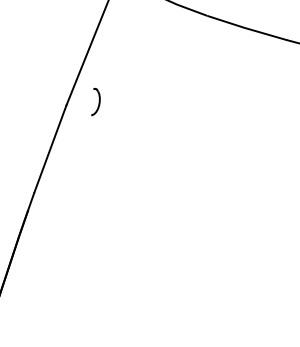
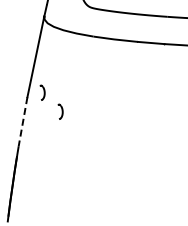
part: (122, 142) -> (60, 111), added
line: (51, 148) -> (23, 121), solid -> dashed

